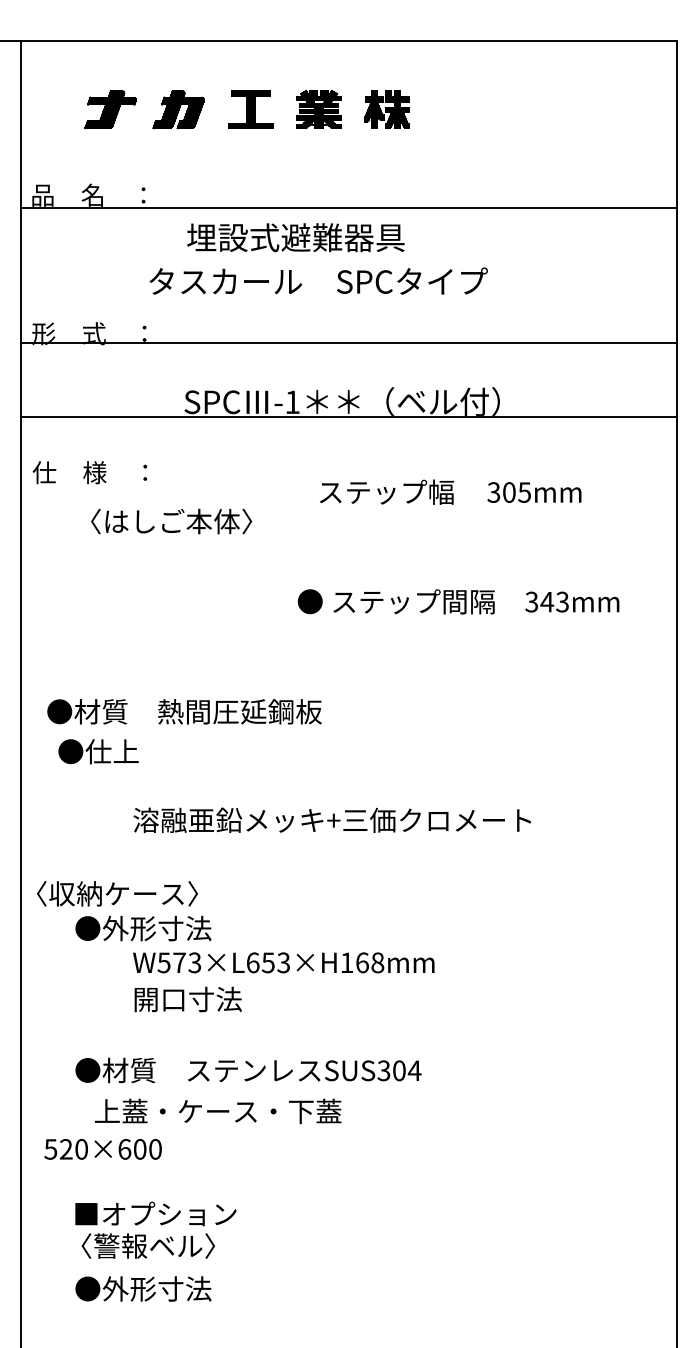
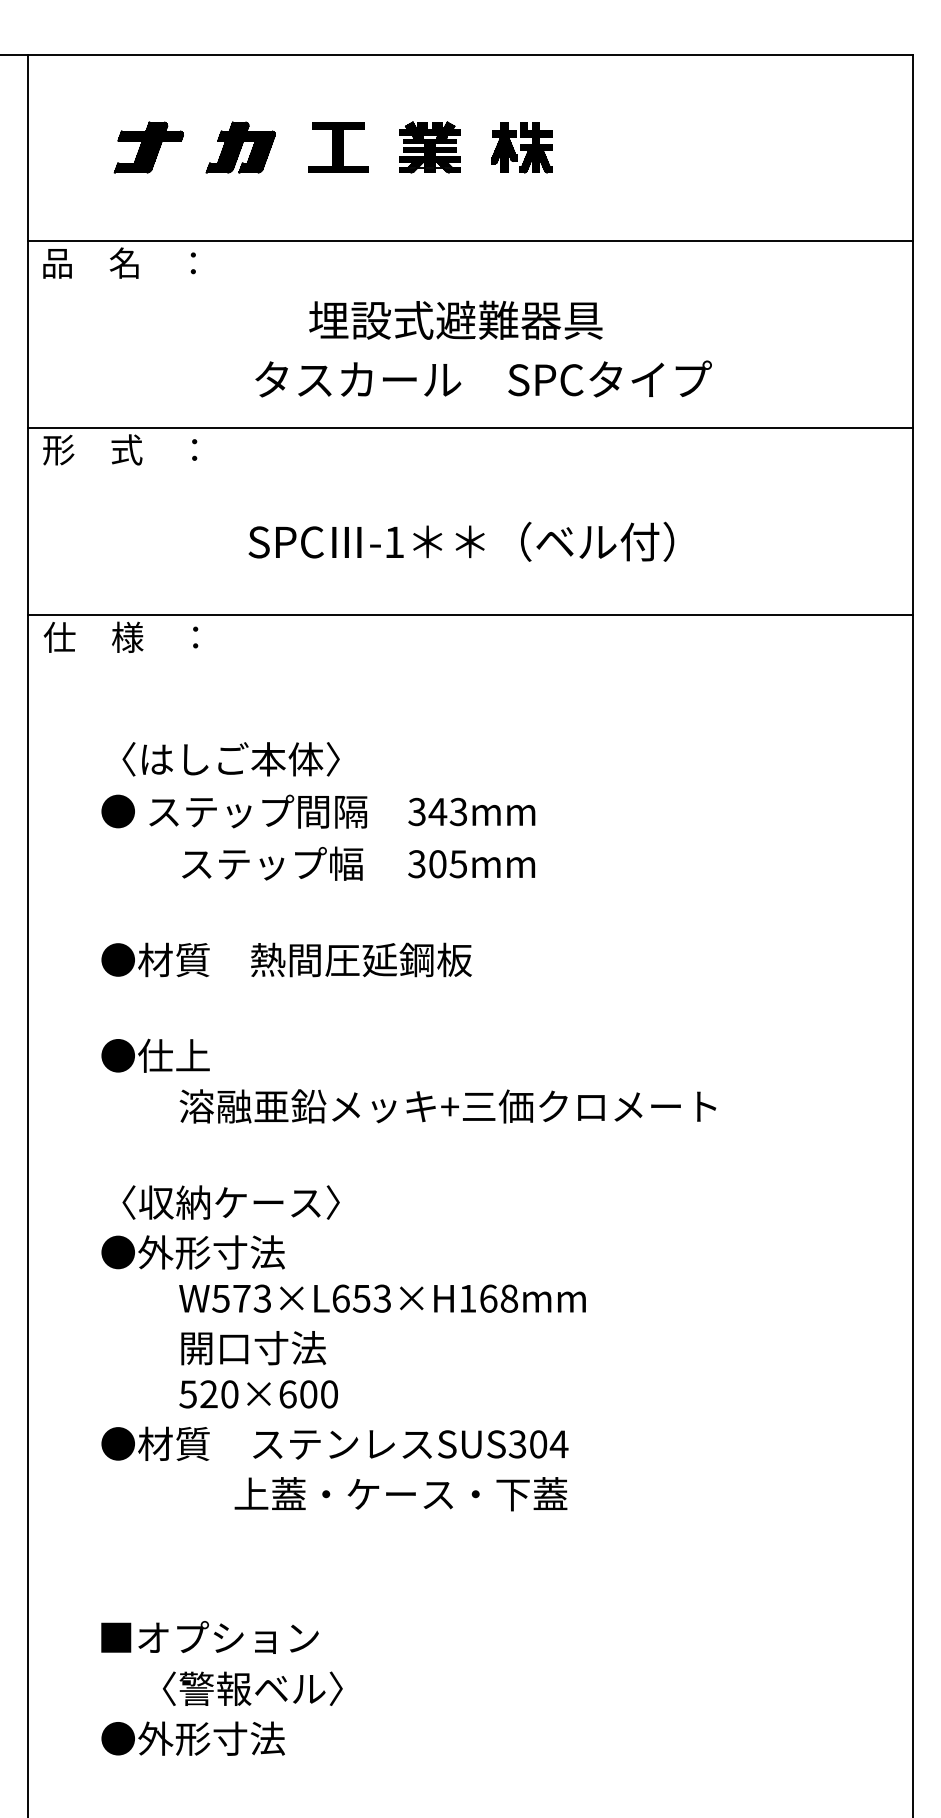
line: (349, 208) -> (470, 241), moved
text: (295, 237) -> (455, 319), moved
text: (318, 280) -> (483, 378), moved
line: (349, 343) -> (470, 428), moved
line: (349, 417) -> (470, 614), moved
text: (450, 492) -> (358, 863), moved
text: (171, 521) -> (230, 759), moved
text: (458, 601) -> (318, 811), moved
text: (184, 711) -> (286, 959), moved
text: (98, 751) -> (155, 1055), moved
text: (117, 893) -> (230, 1202), moved
text: (217, 1111) -> (400, 1494), moved
text: (102, 1149) -> (258, 1394), moved
text: (148, 1245) -> (252, 1688), moved

